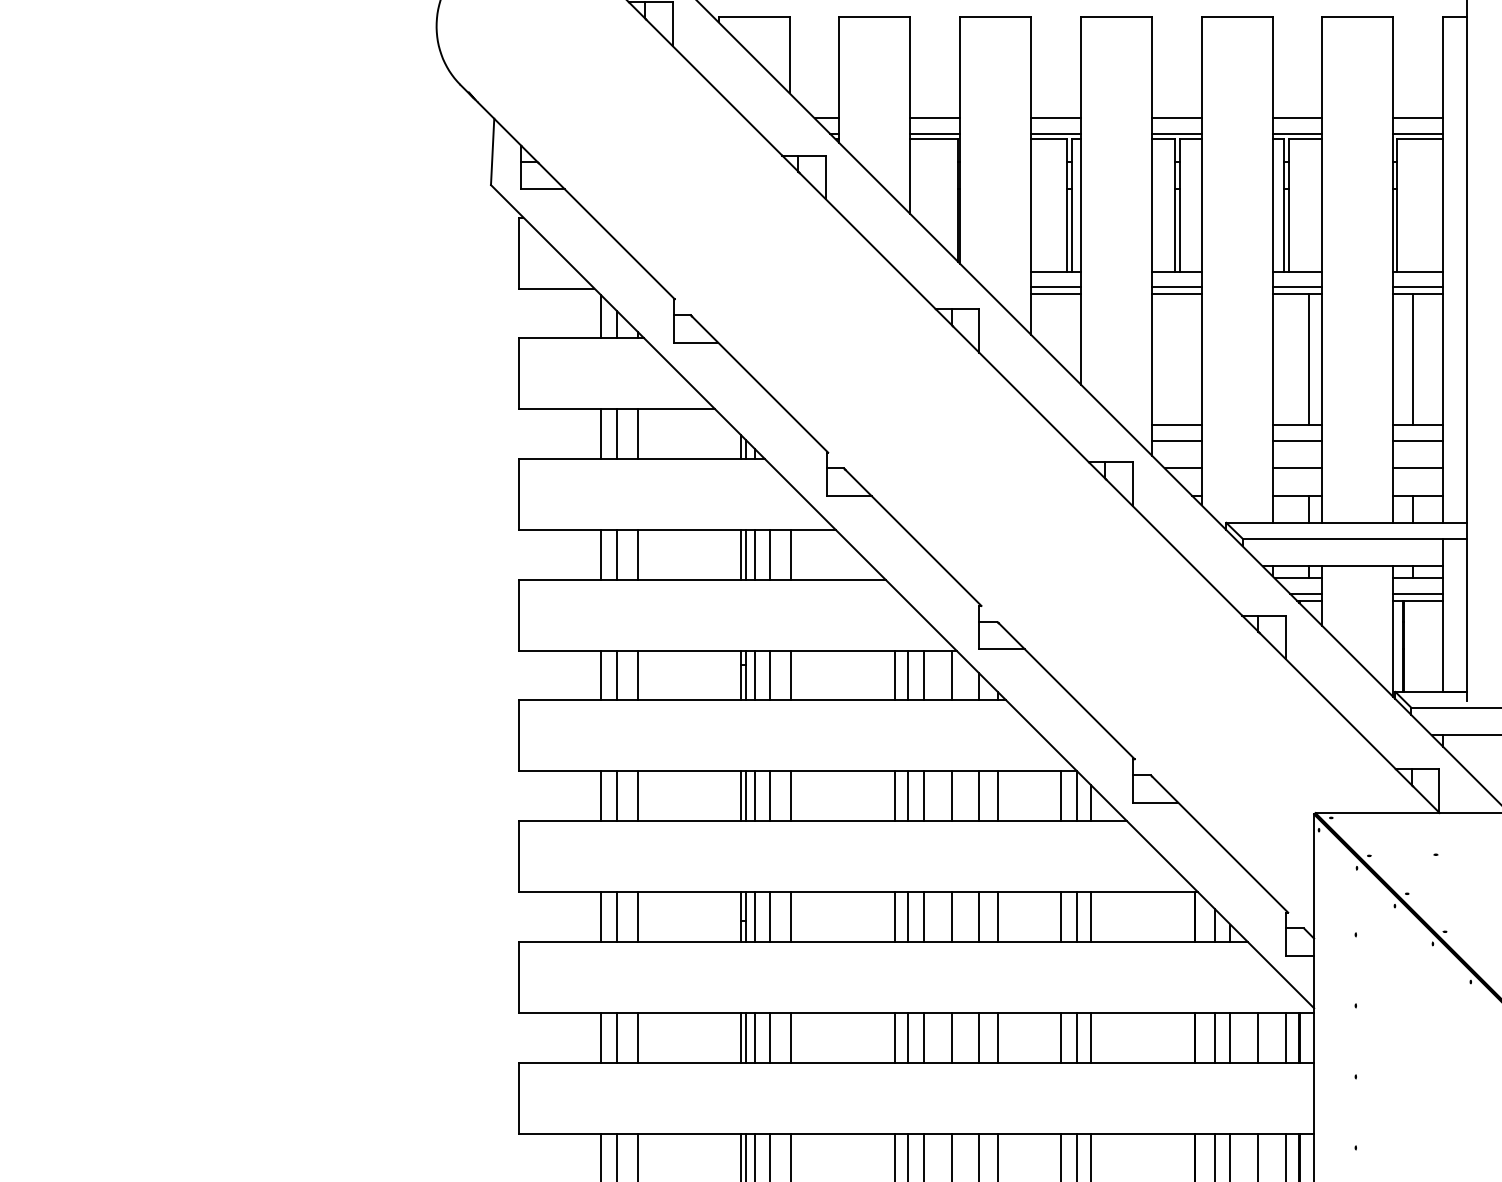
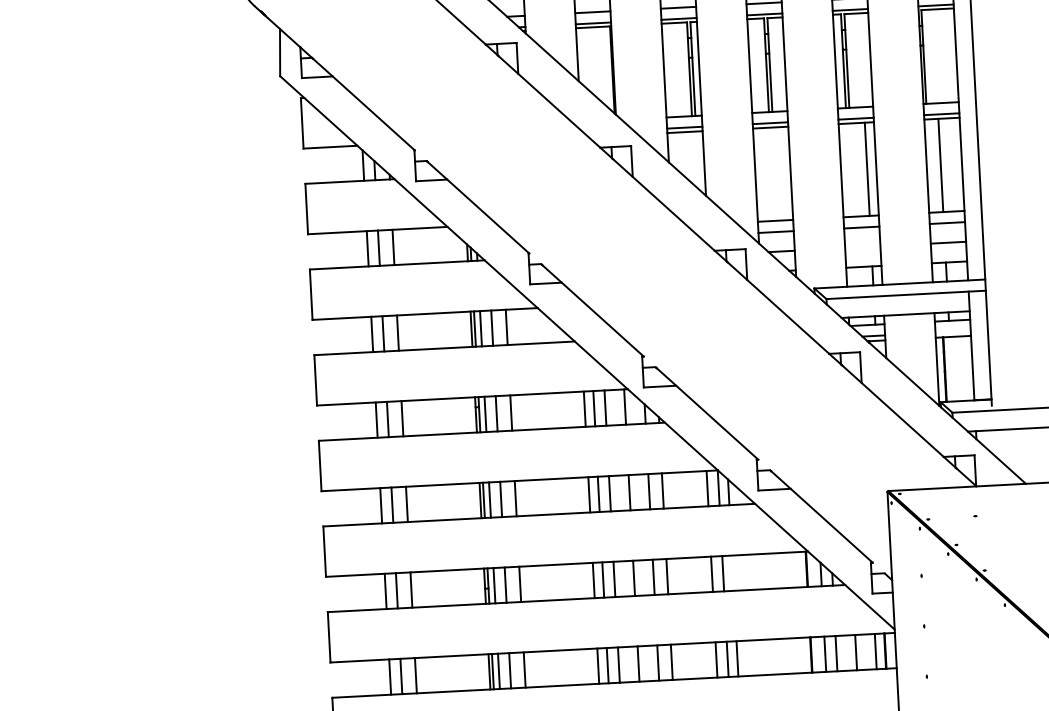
line: (1297, 468) -> (862, 247), removed
line: (1418, 594) -> (953, 332), removed
line: (1090, 916) -> (732, 572), removed

